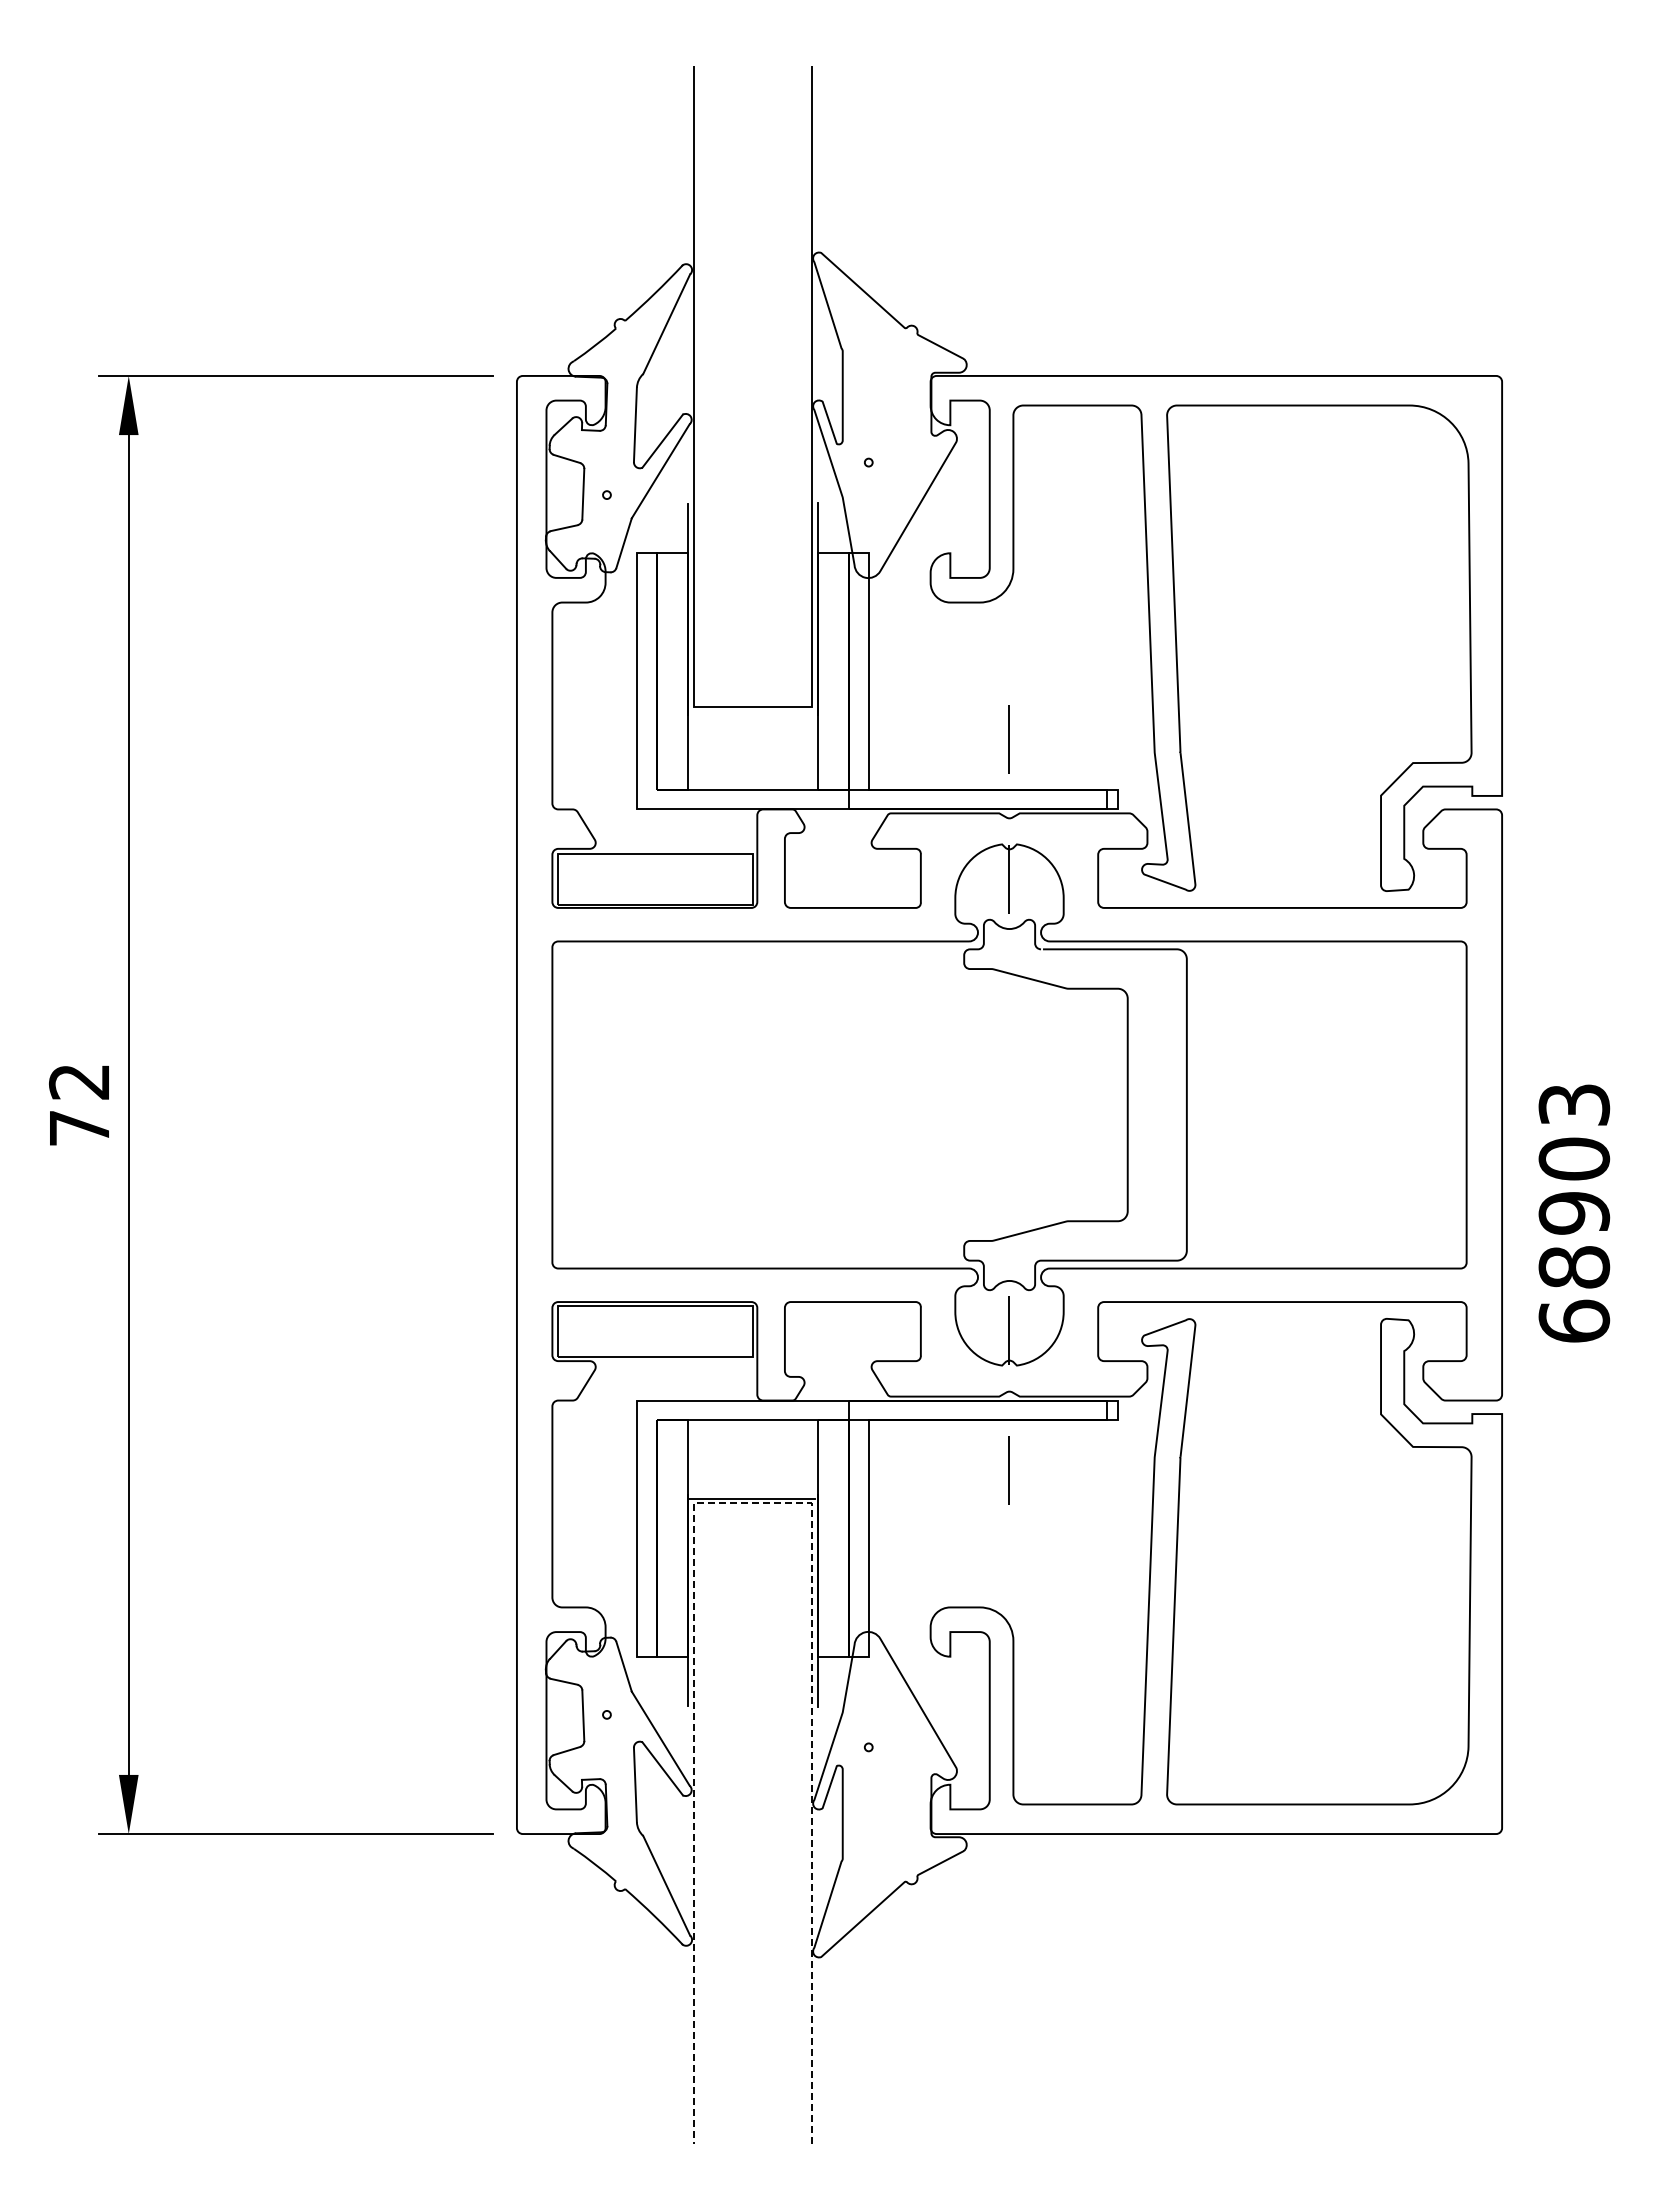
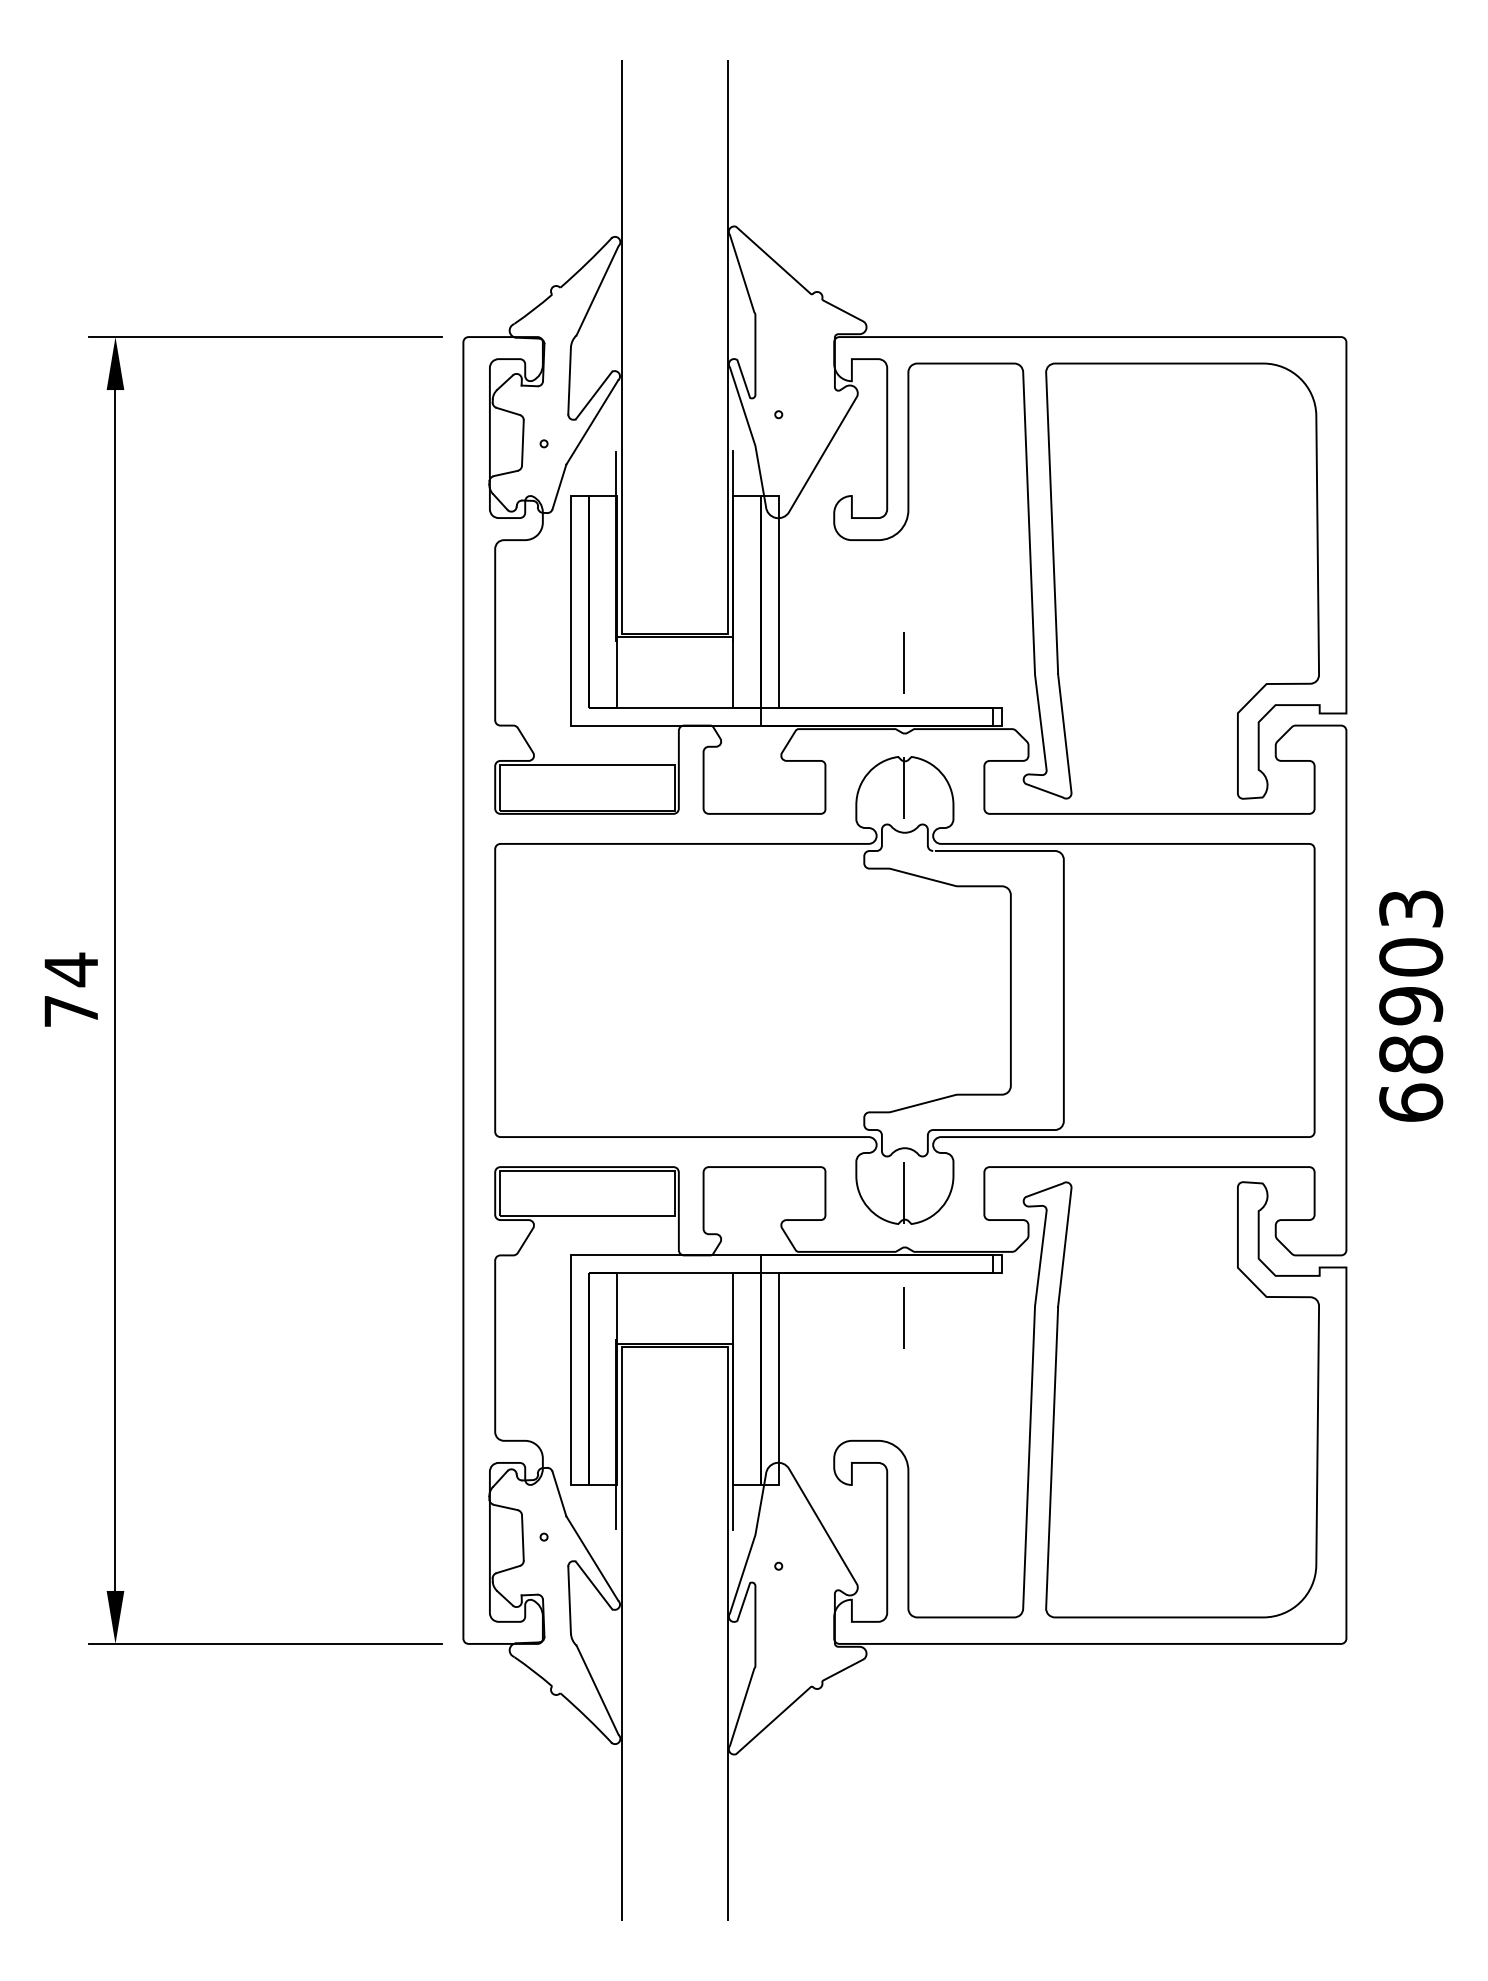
line: (751, 710) -> (673, 636), added
text: (78, 1081) -> (70, 969), 72 -> 74
text: (1574, 1213) -> (1411, 1006), moved
line: (752, 1503) -> (674, 1347), dashed -> solid

